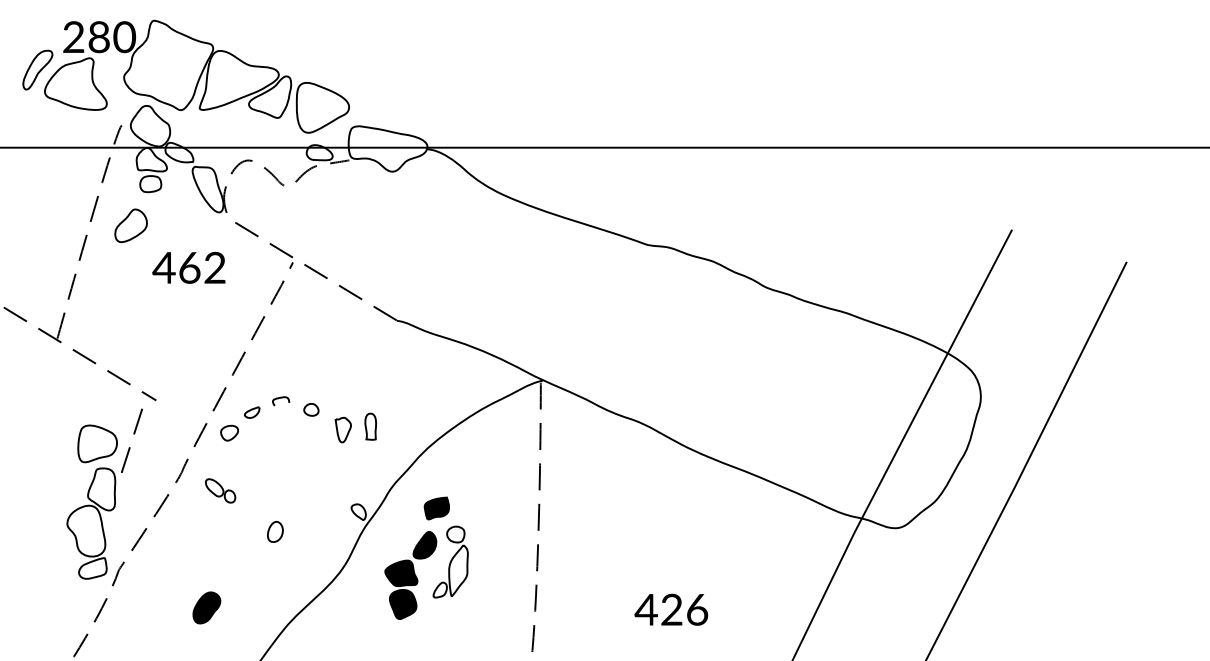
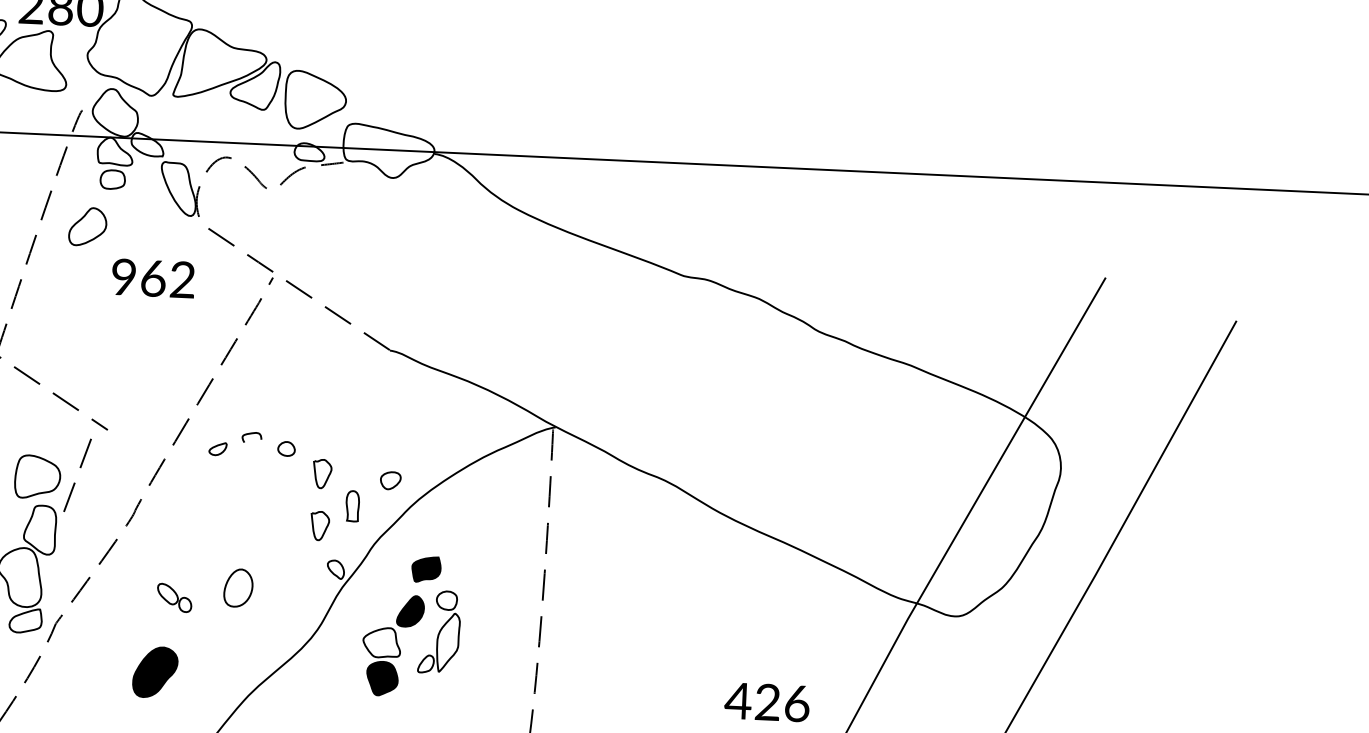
text: (163, 267) -> (123, 276), 462 -> 962
part: (370, 426) -> (352, 505), moved
part: (229, 432) -> (390, 479), moved
curve: (338, 475) -> (314, 526), added
part: (220, 490) -> (174, 597), moved
part: (275, 531) -> (238, 587), size x1.6
fill: (401, 573) -> (382, 642), removed
part: (206, 607) -> (154, 671), size x1.4
text: (671, 609) -> (767, 701), moved

